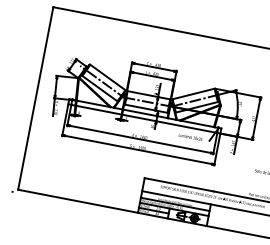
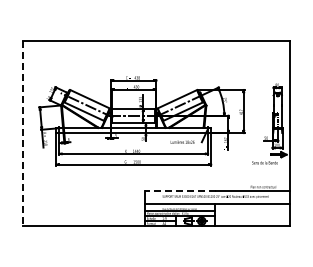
line: (36, 98) -> (23, 133), solid -> dashed
line: (179, 185) -> (180, 191), solid -> dashed

